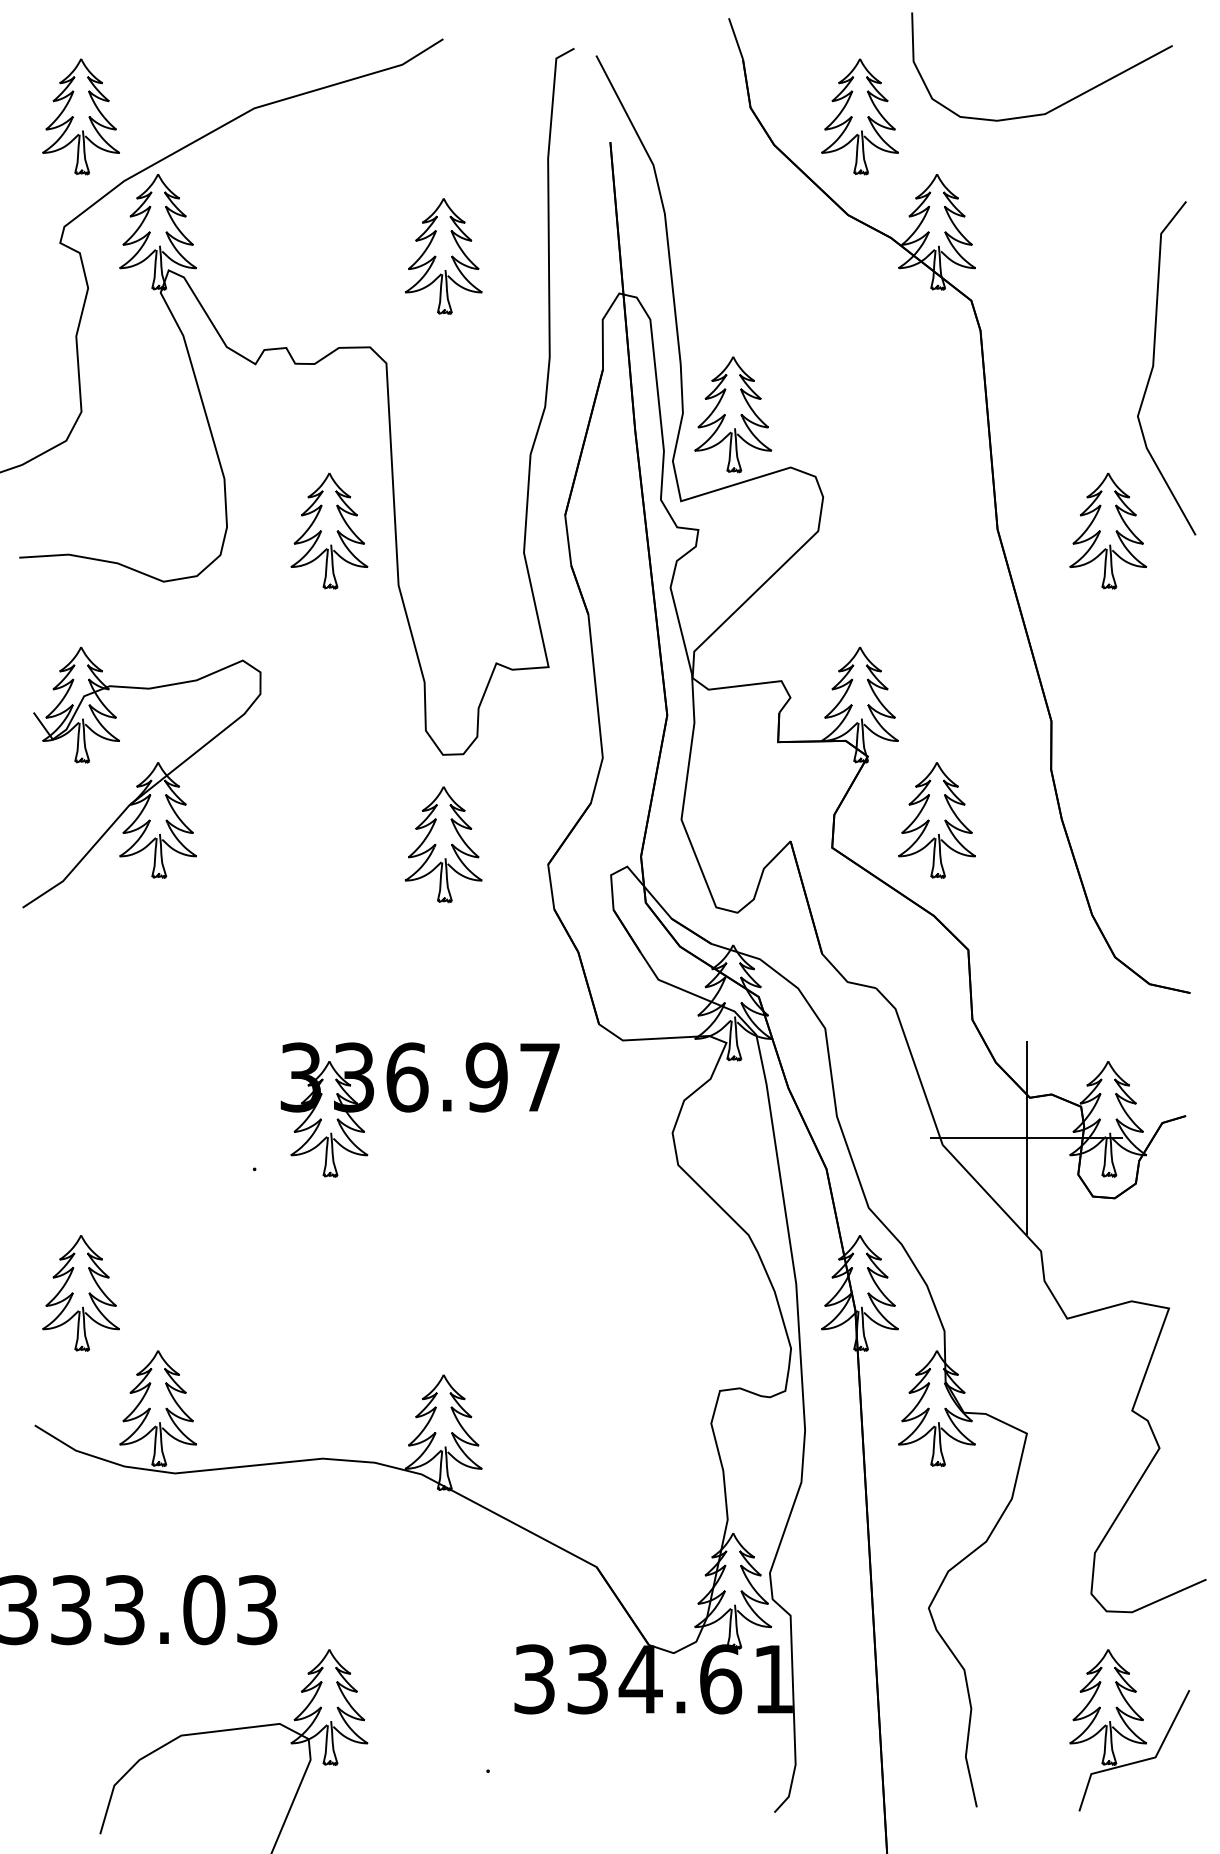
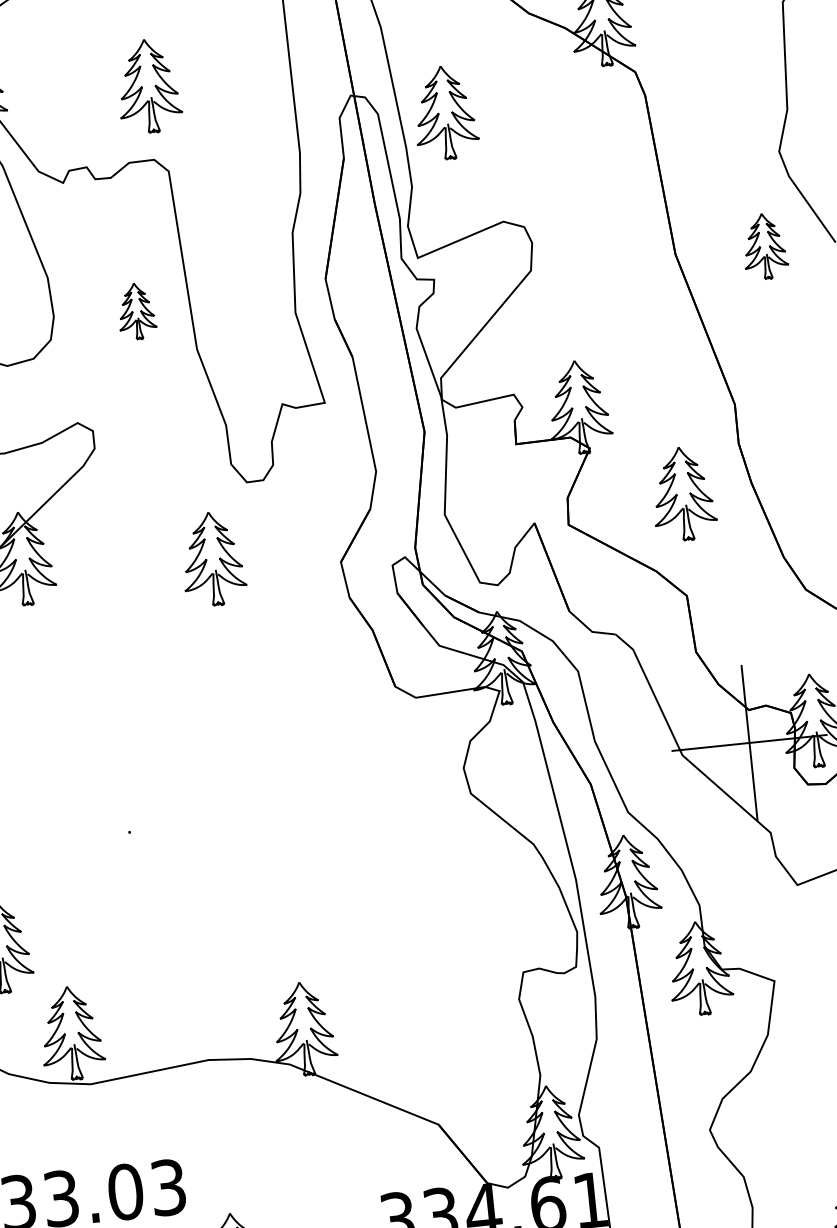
part: (443, 256) -> (148, 86), moved
part: (732, 414) -> (444, 112), moved
part: (329, 530) -> (136, 310), size x0.6
part: (1108, 530) -> (765, 245), size x0.7
part: (936, 820) -> (683, 494), moved
part: (443, 844) -> (212, 558), moved
part: (419, 1109) -> (257, 770), removed

